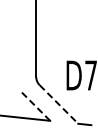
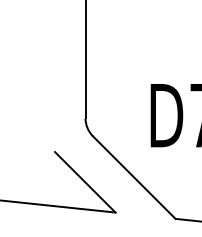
line: (59, 104) -> (135, 177), dashed -> solid
line: (36, 106) -> (86, 181), dashed -> solid

